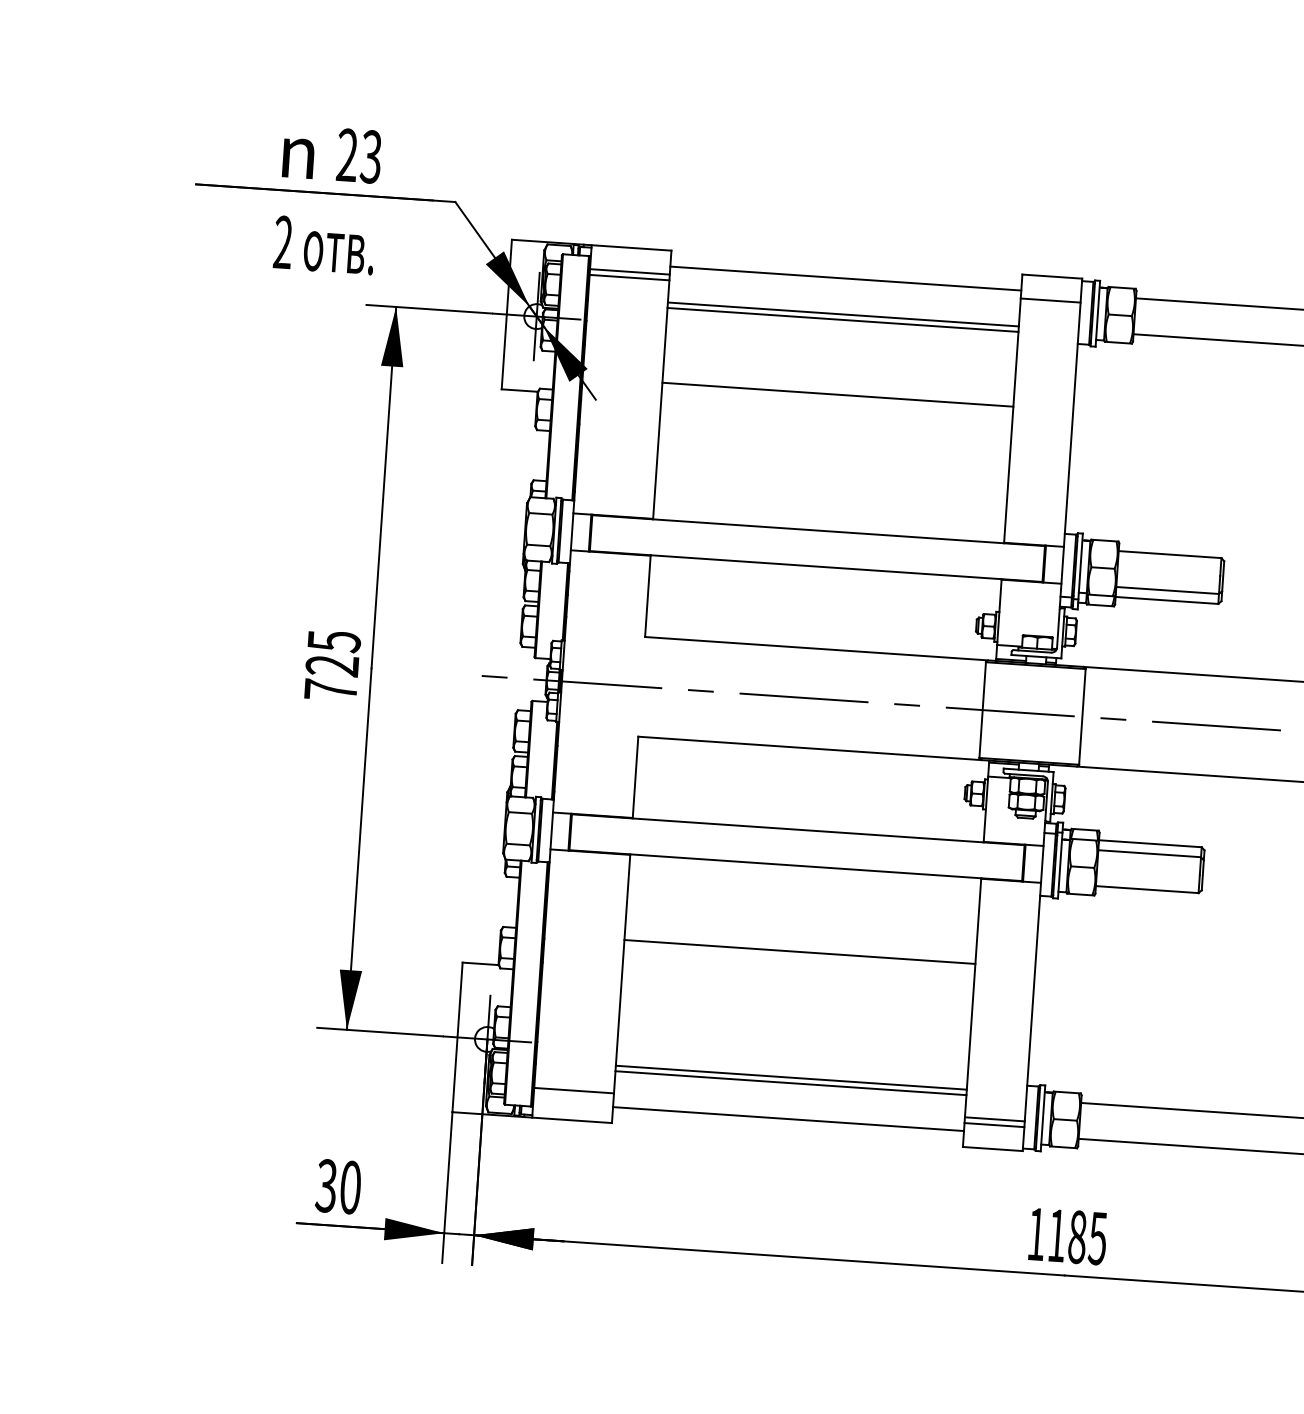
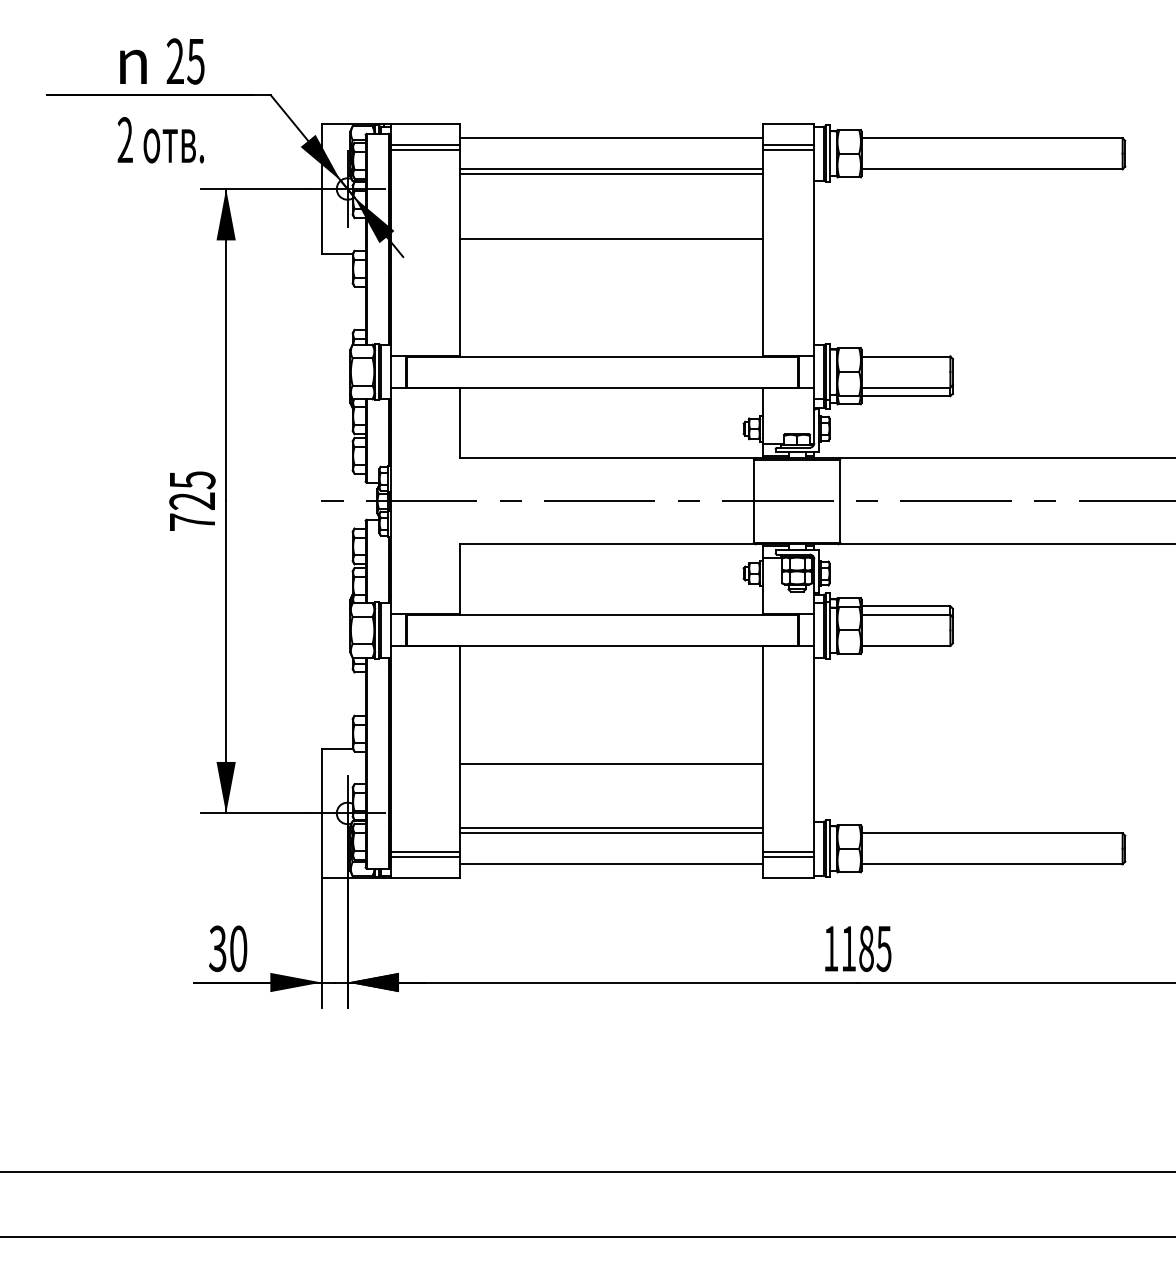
text: (370, 156) -> (195, 61), 23 -> 25
line: (1050, 306) -> (788, 150), added
line: (799, 951) -> (610, 763), moved
line: (573, 1096) -> (424, 857), added

